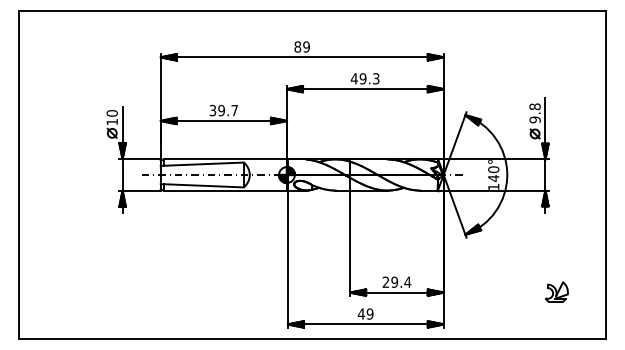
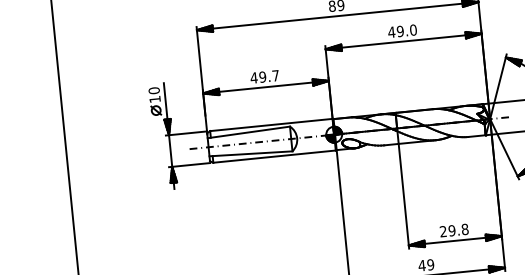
text: (375, 78) -> (412, 29), 49.3 -> 49.0
text: (212, 110) -> (253, 77), 39.7 -> 49.7
text: (407, 281) -> (464, 228), 29.4 -> 29.8

